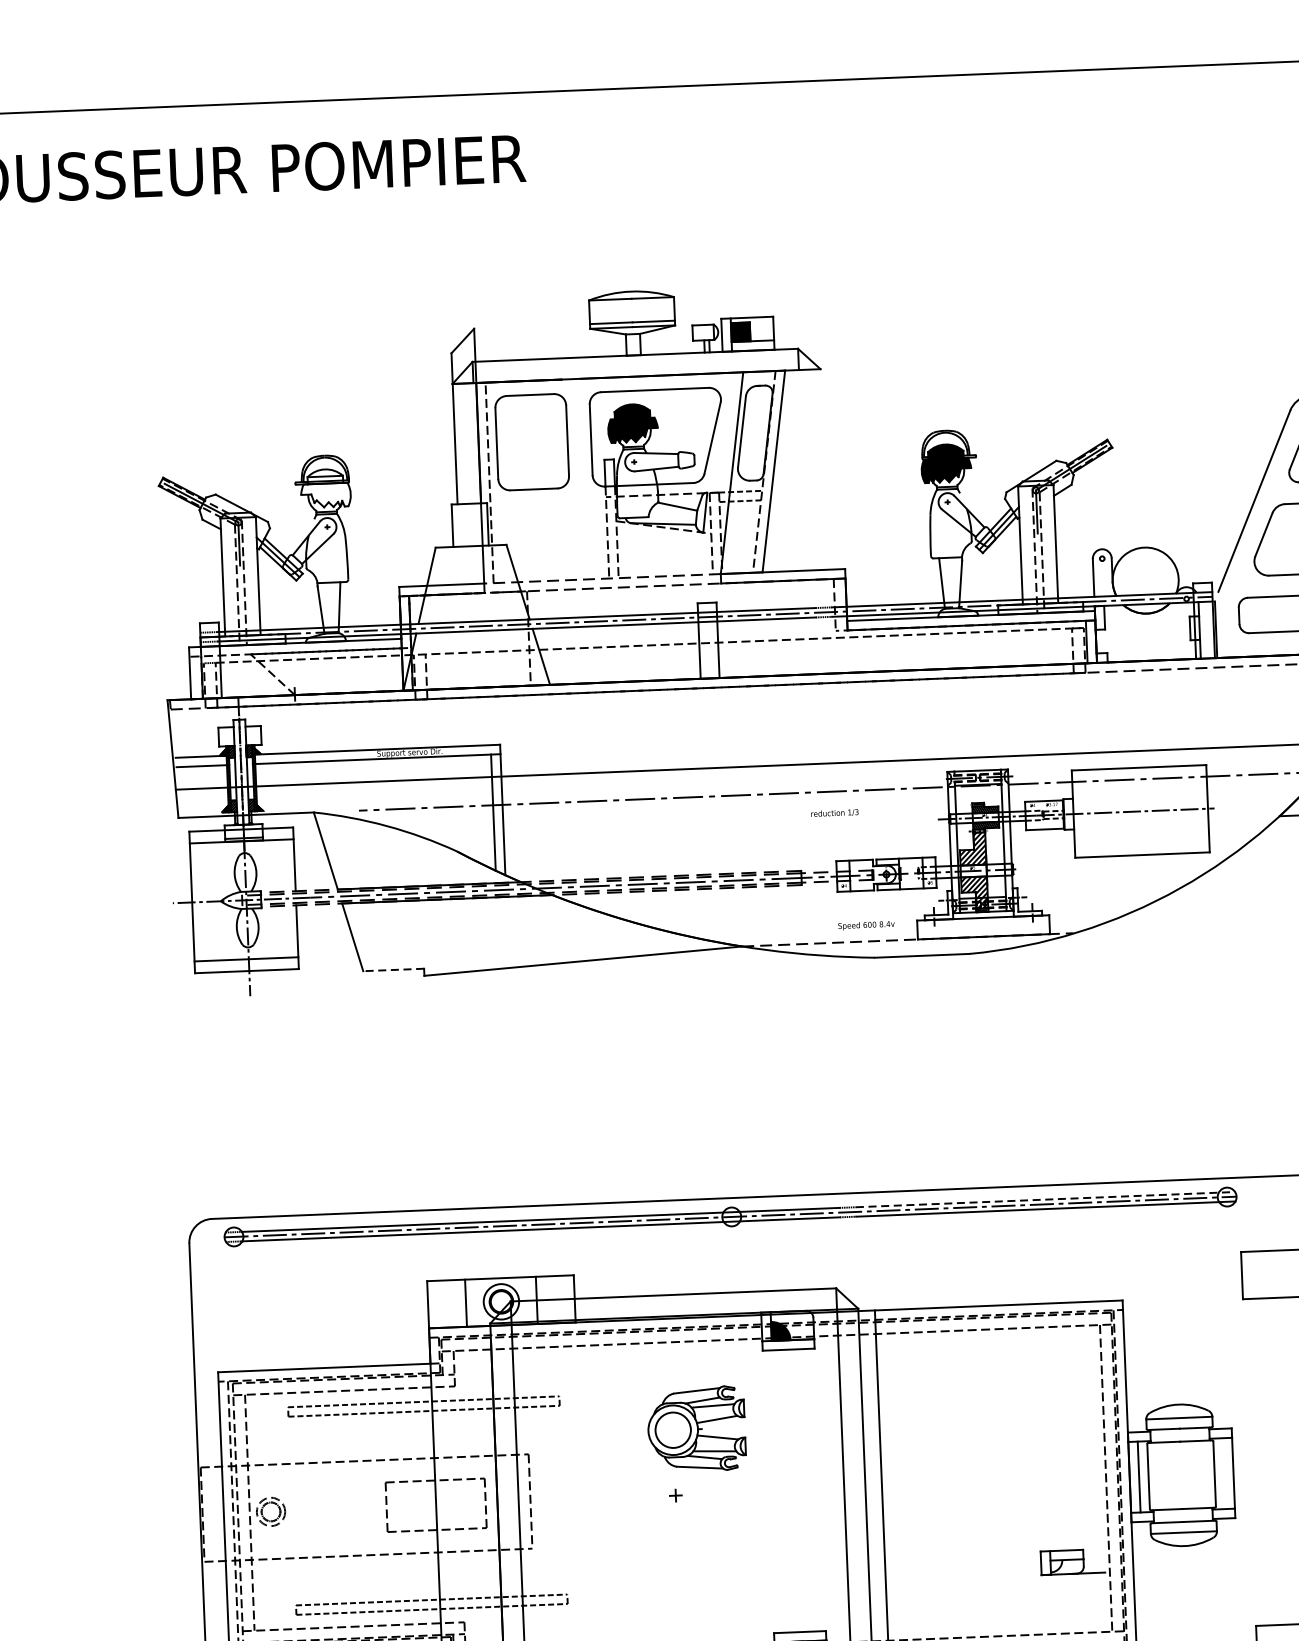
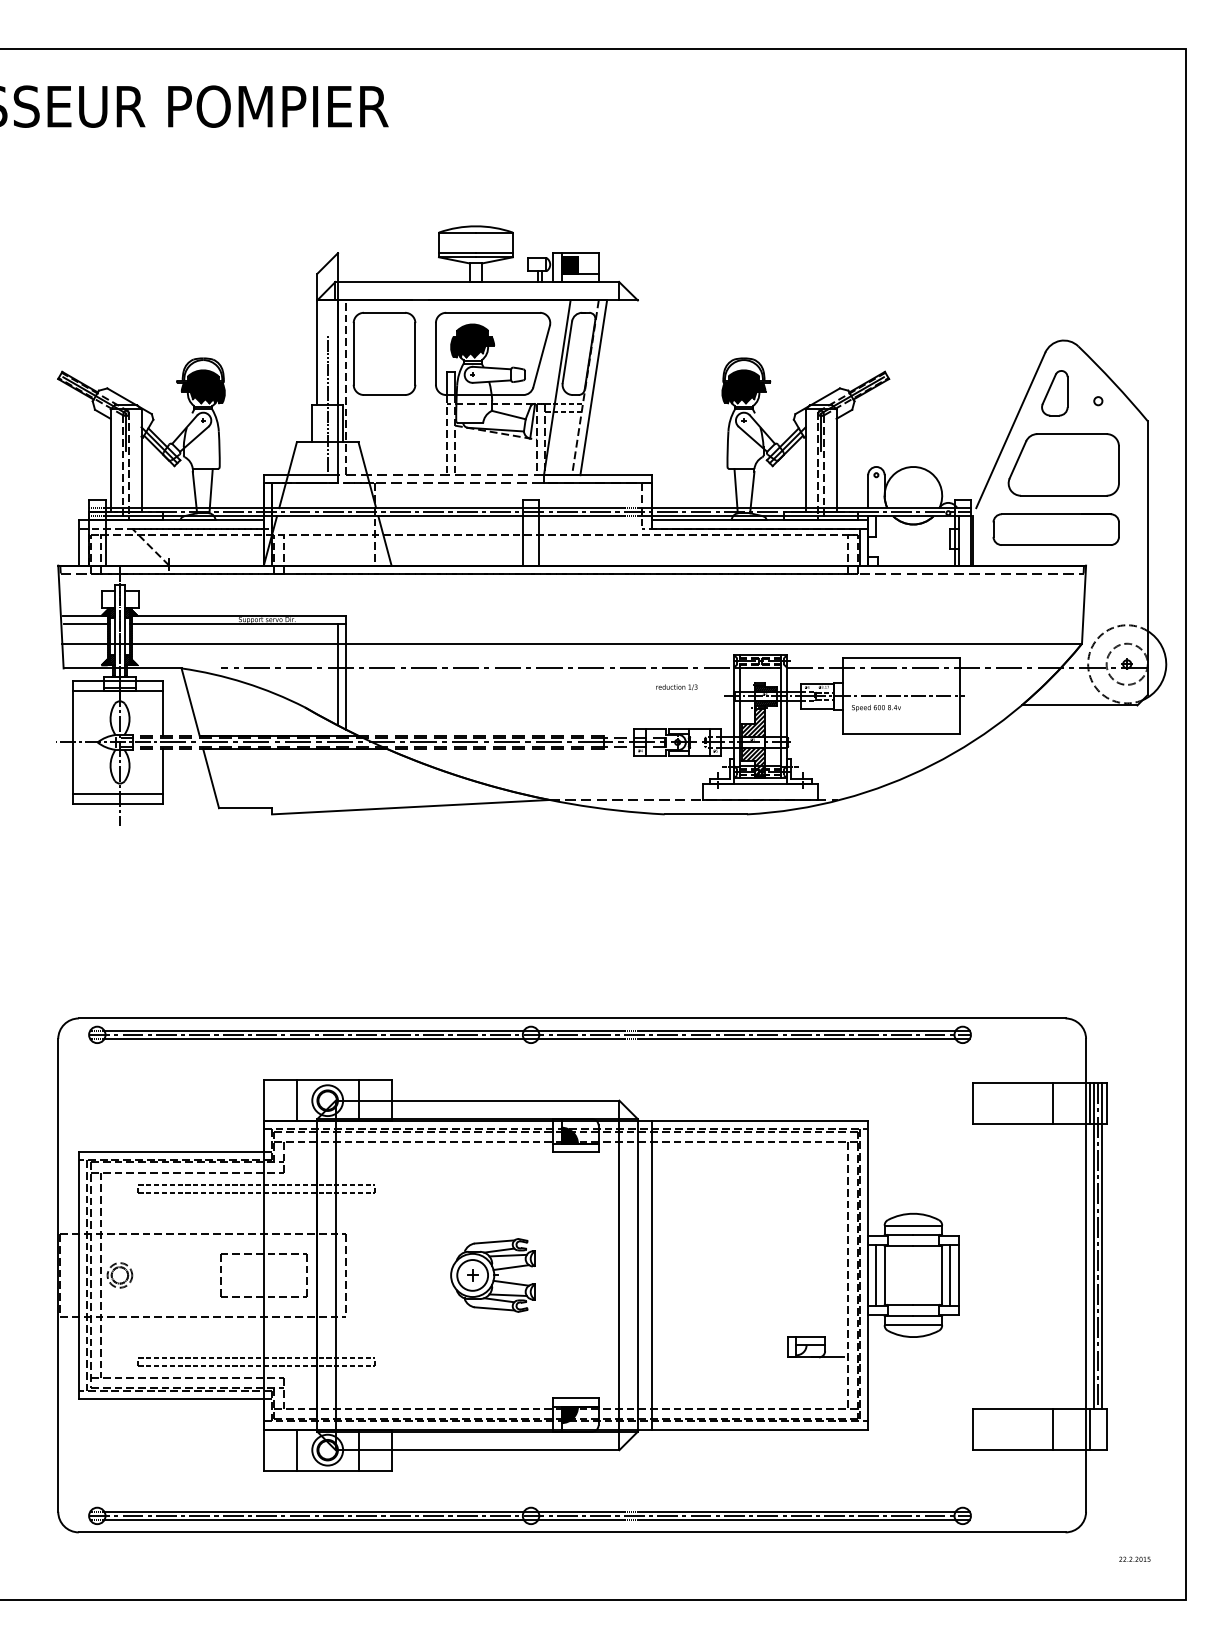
fill: (324, 487) -> (202, 386), added
line: (469, 501) -> (327, 403), added
text: (834, 813) -> (676, 687), moved
text: (866, 926) -> (876, 708), moved
line: (393, 970) -> (245, 808), dashed -> solid
line: (1046, 1199) -> (805, 1030), dashed -> solid
part: (695, 1429) -> (492, 1275), moved
line: (1224, 1473) -> (950, 1275), added

